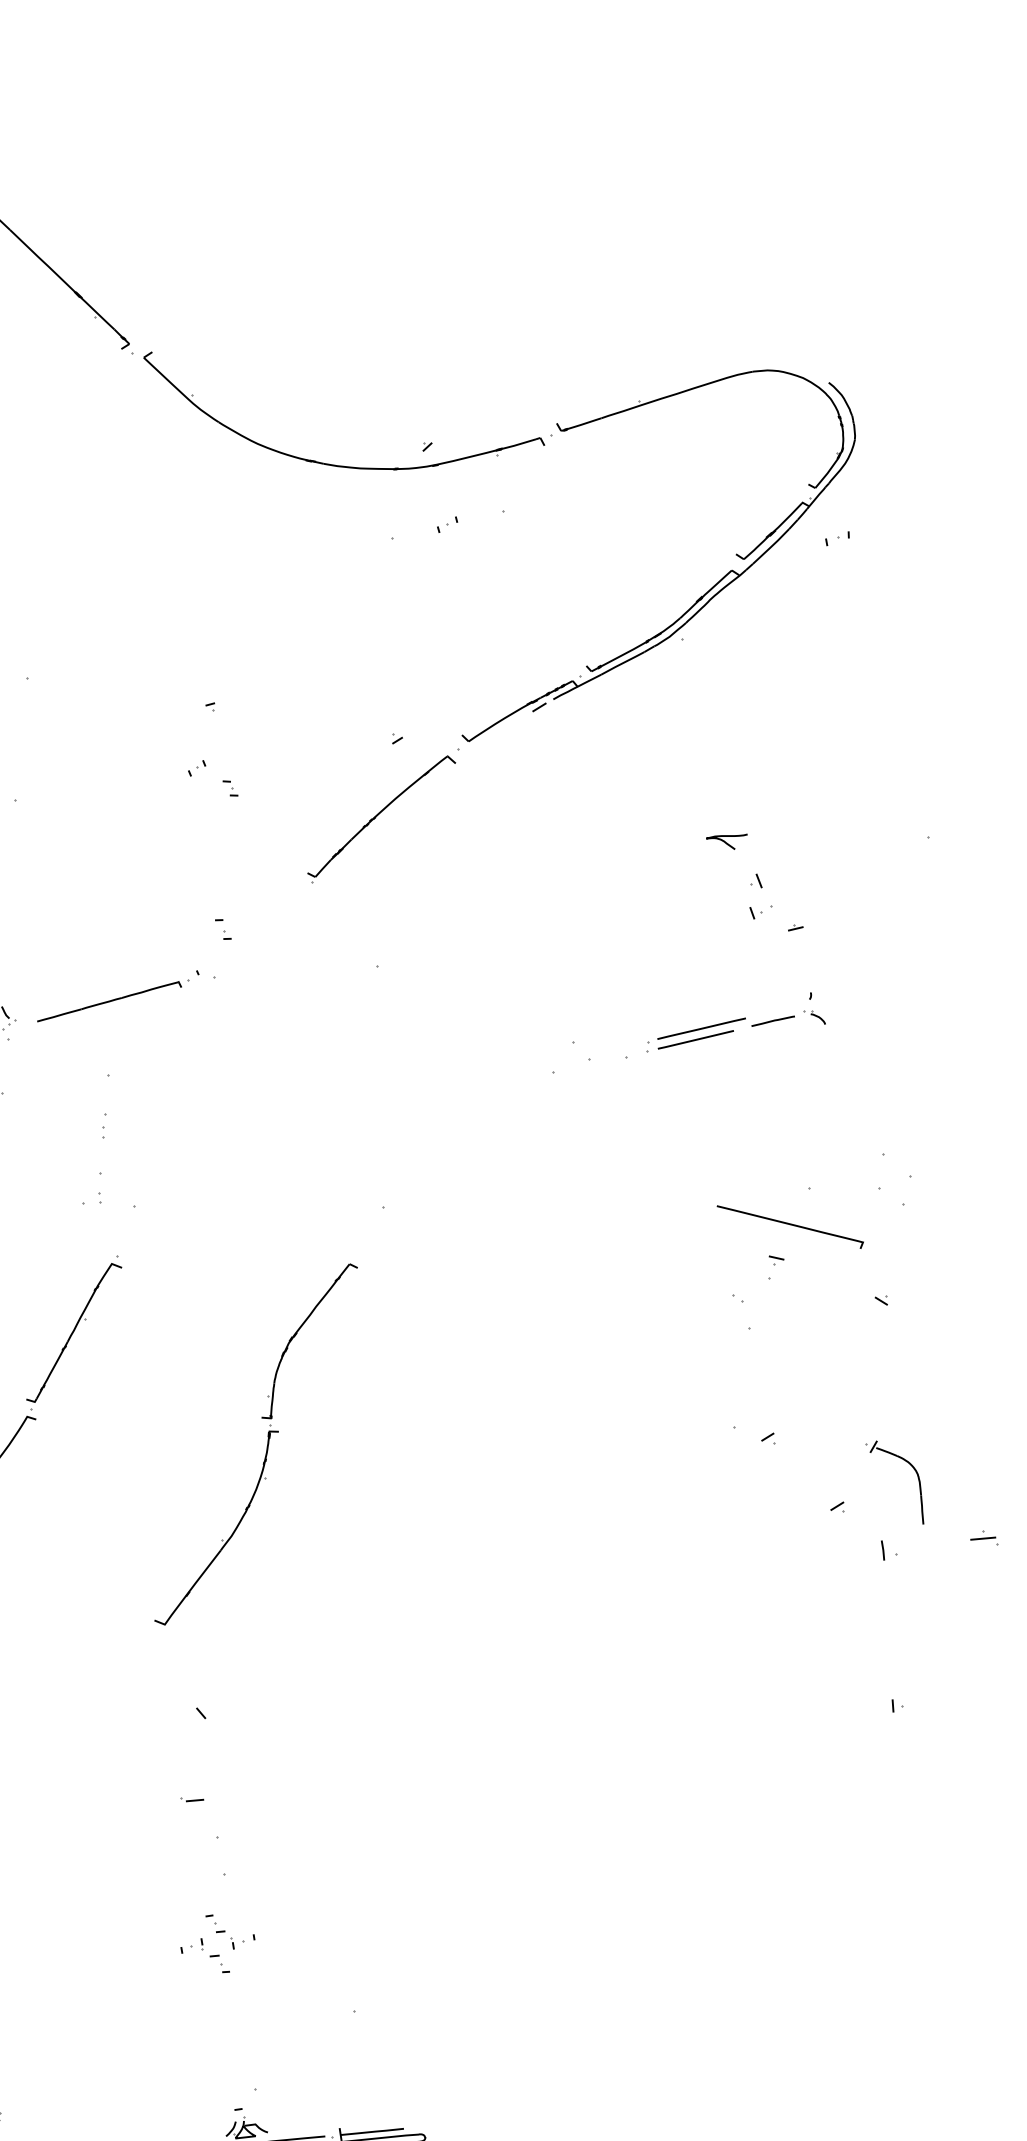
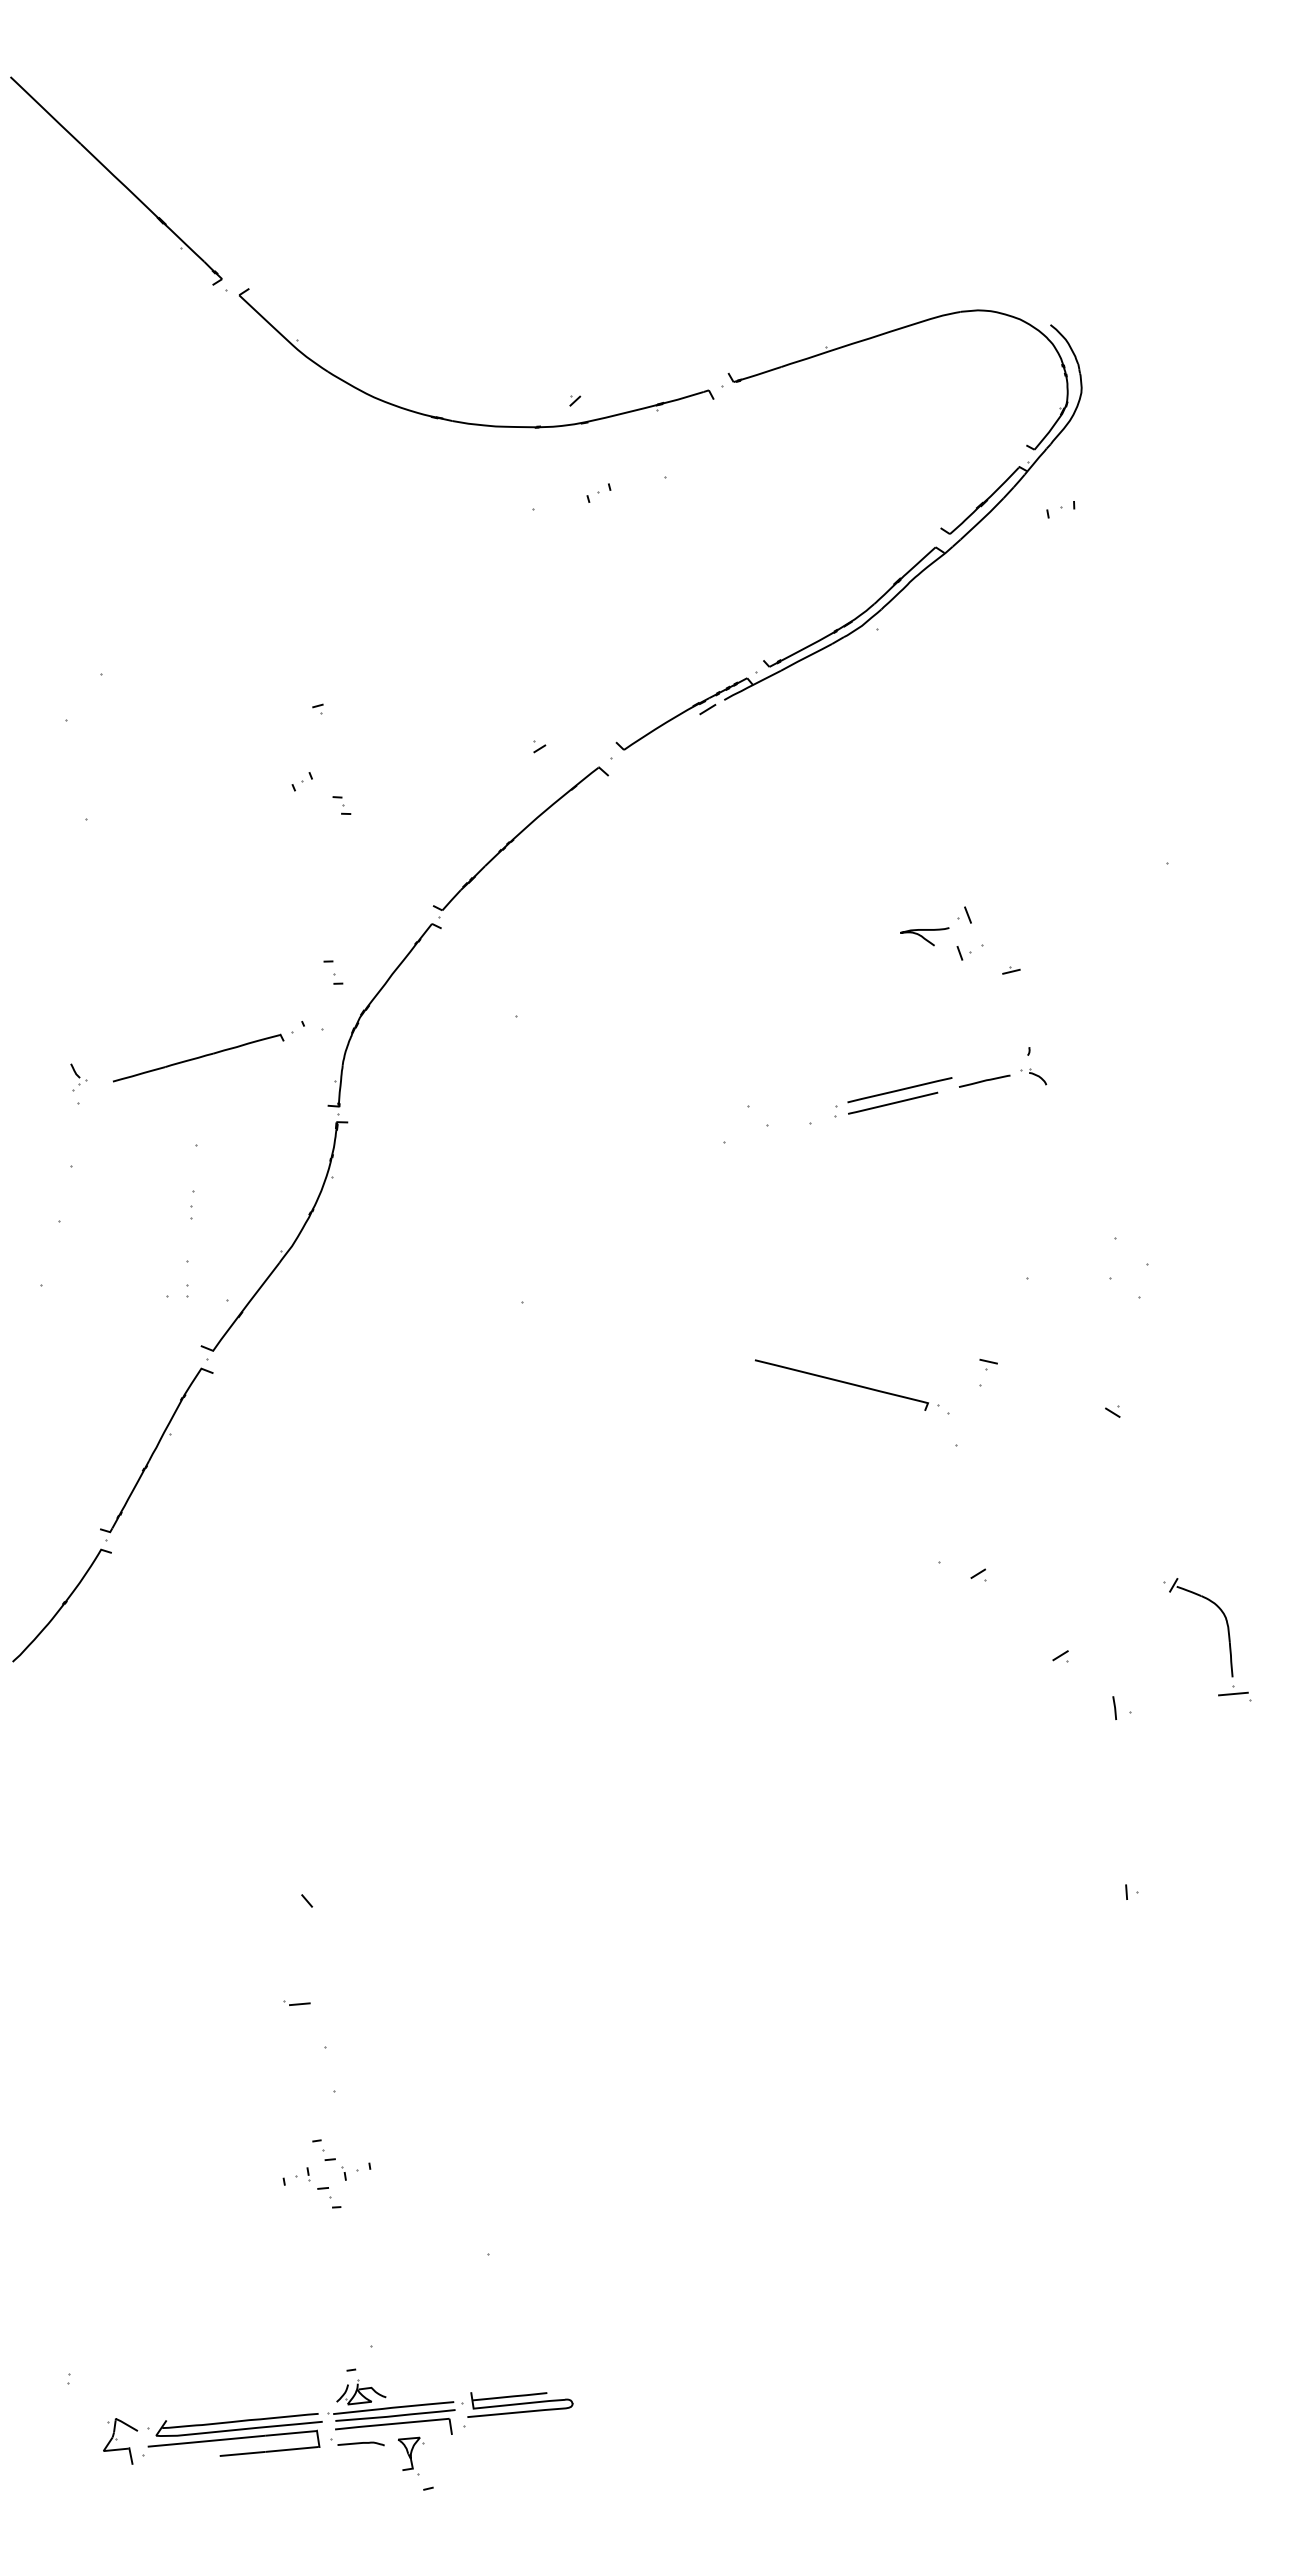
curve: (725, 841) -> (923, 936), moved
curve: (789, 1224) -> (841, 1382), moved
part: (266, 1447) -> (333, 1141), moved
part: (914, 1469) -> (1221, 1612), moved

